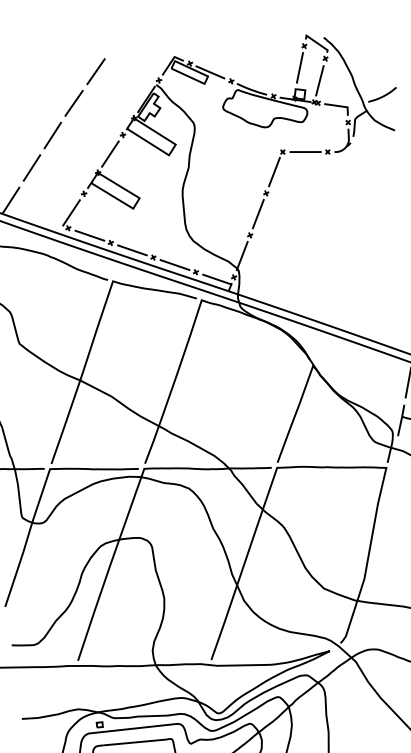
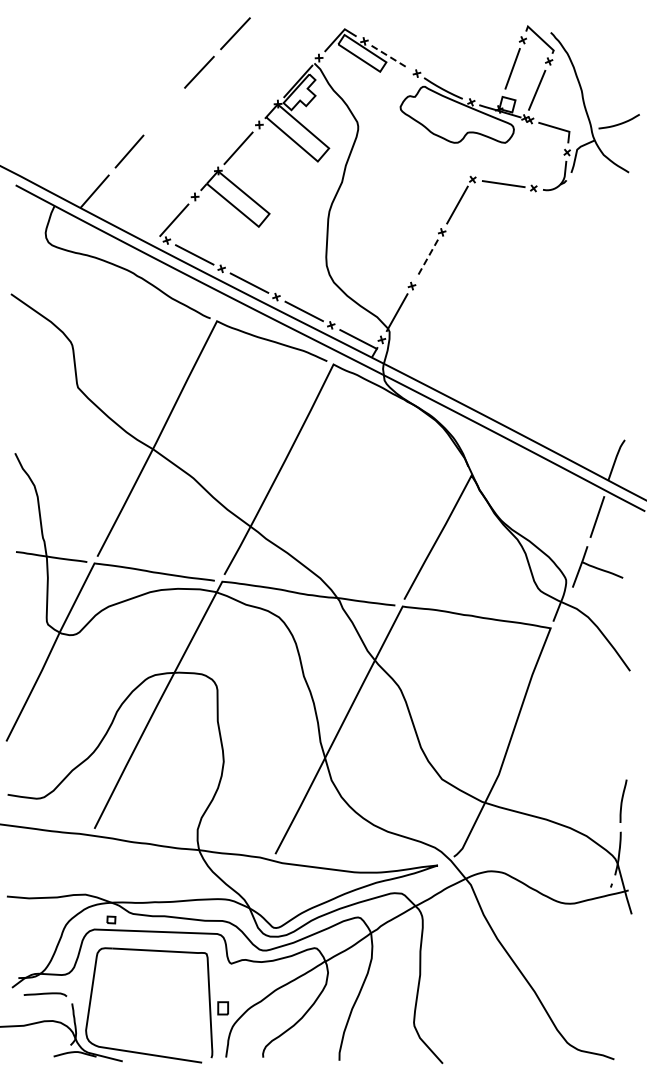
line: (210, 72) -> (390, 57), solid -> dashed
line: (52, 135) -> (164, 111), removed
line: (258, 214) -> (427, 259), solid -> dashed

